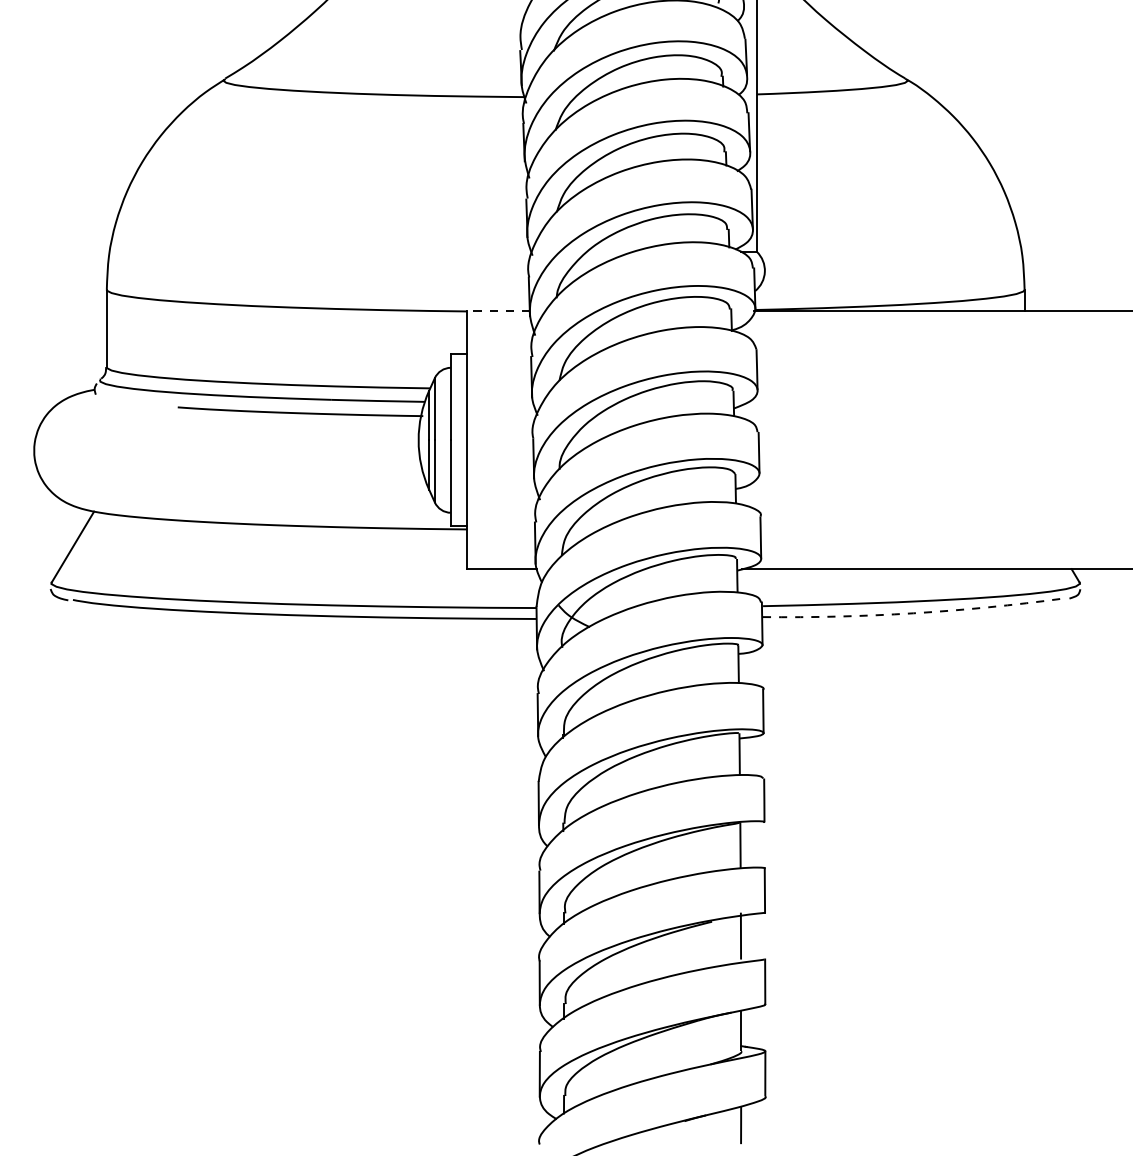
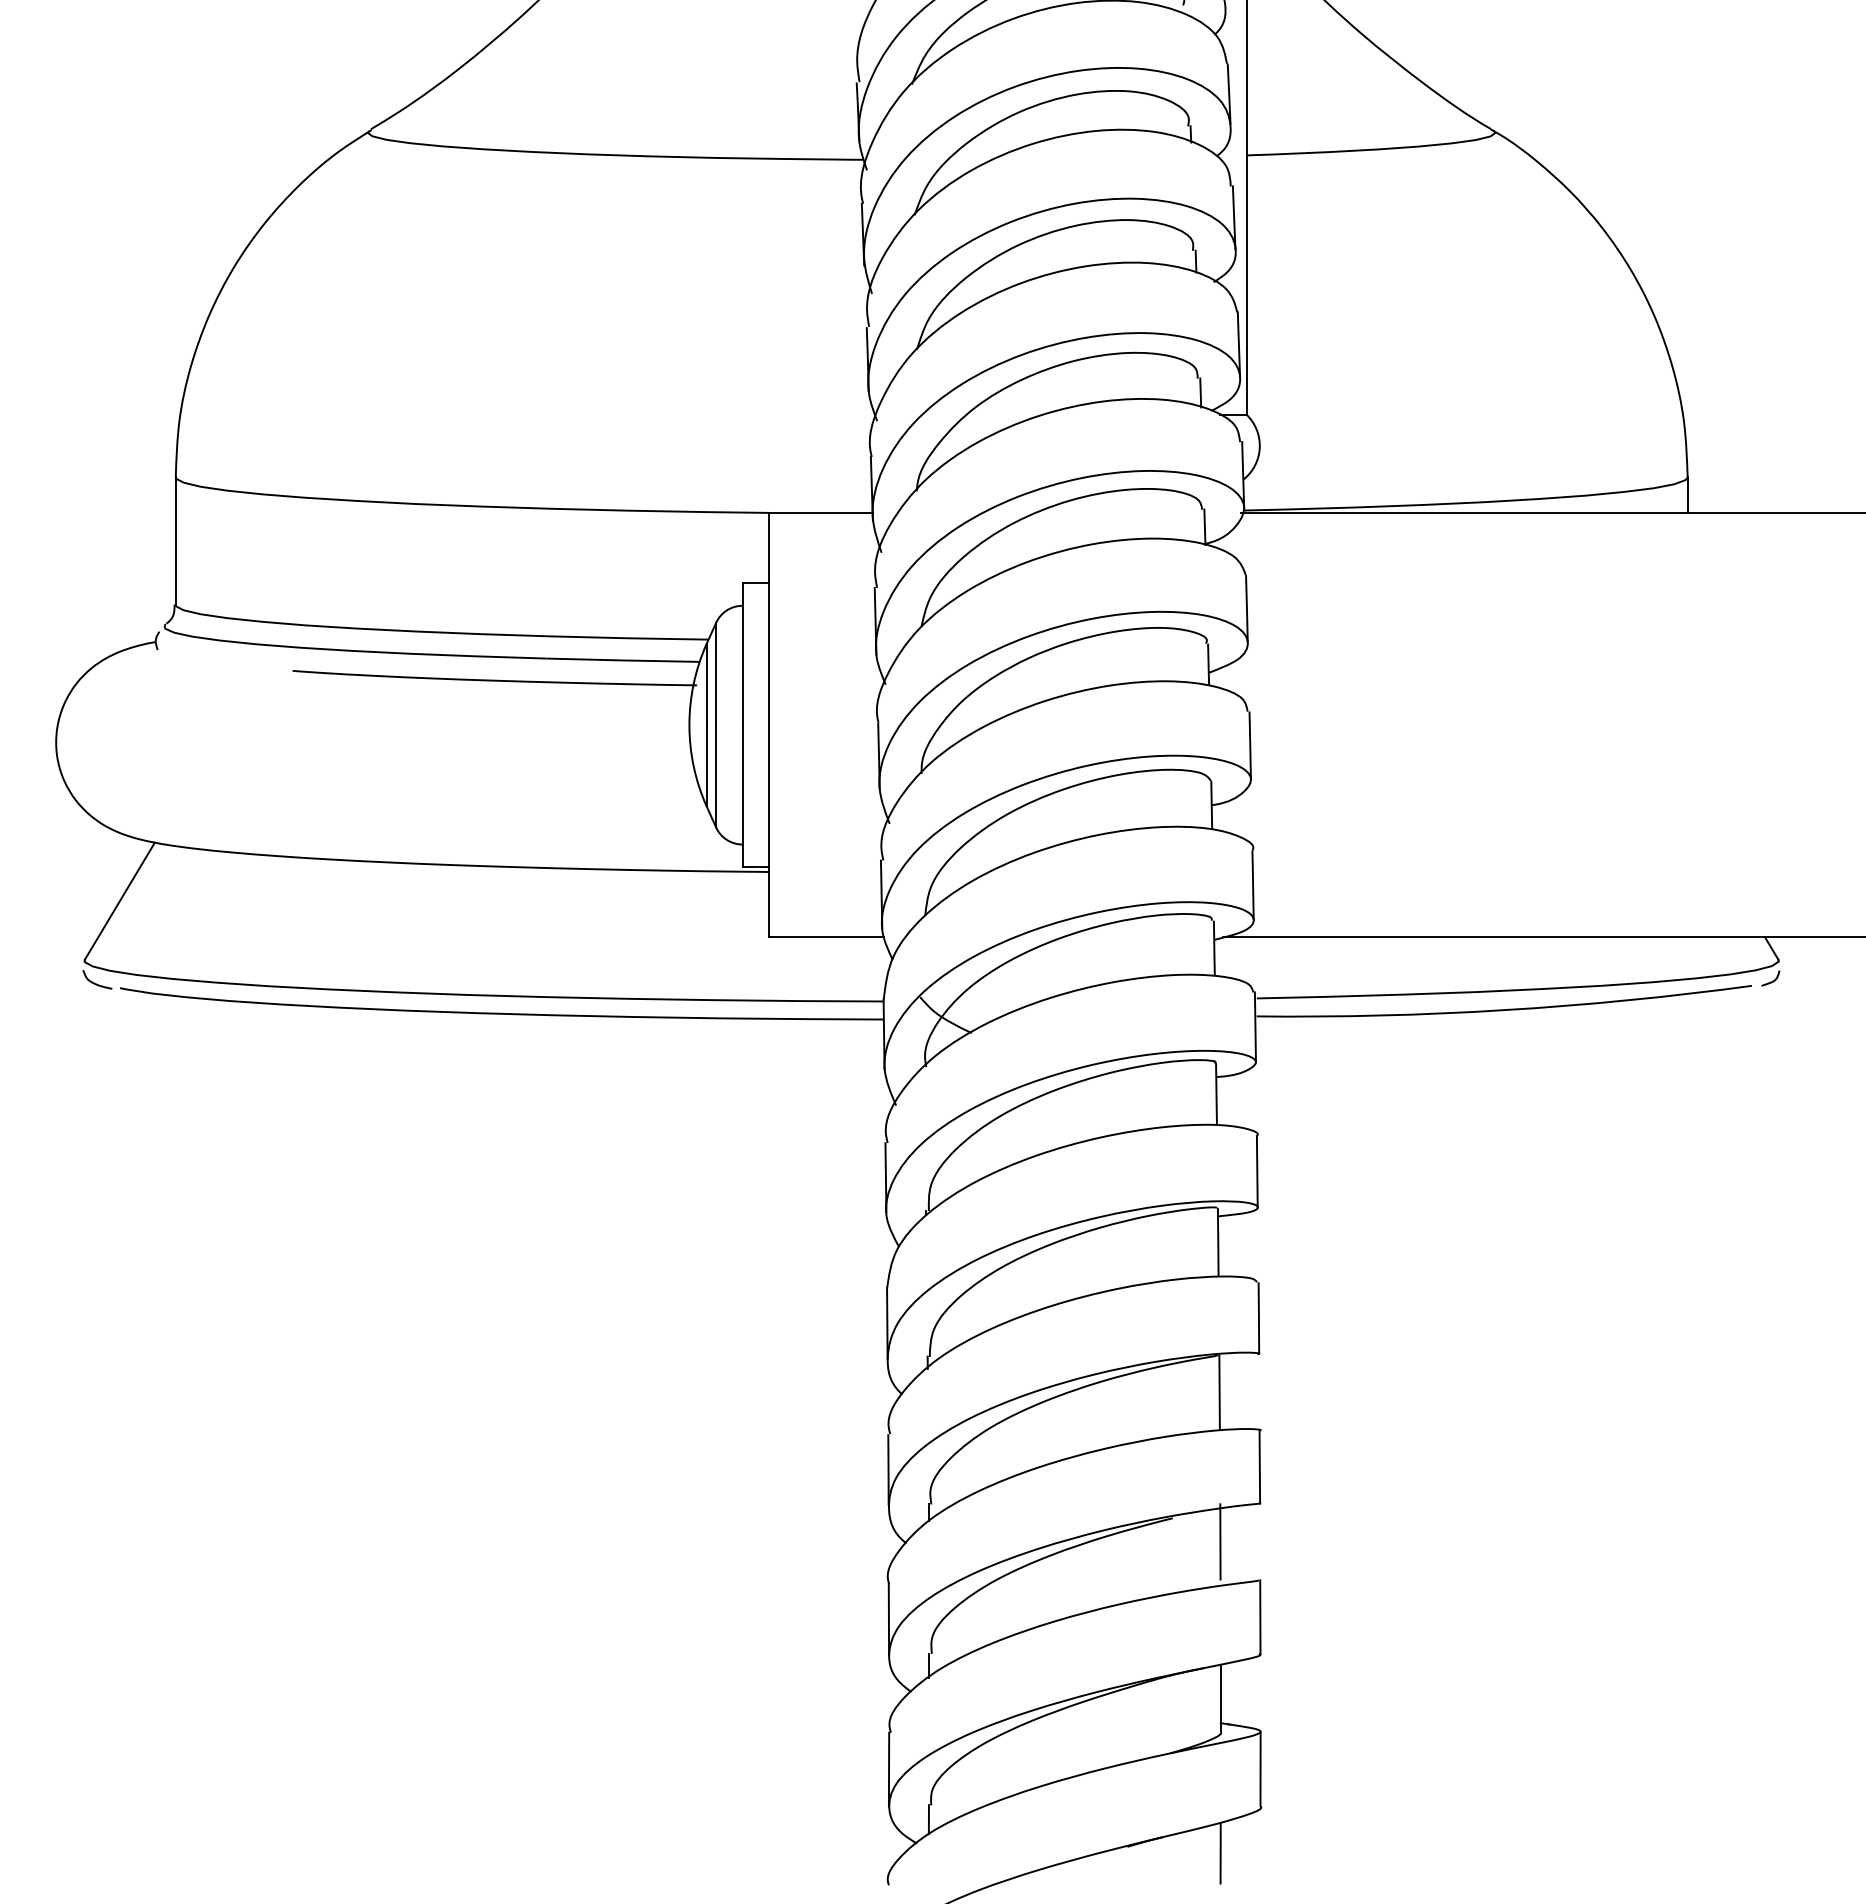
line: (497, 311) -> (819, 512), dashed -> solid
arc: (913, 613) -> (1504, 1010), dashed -> solid

